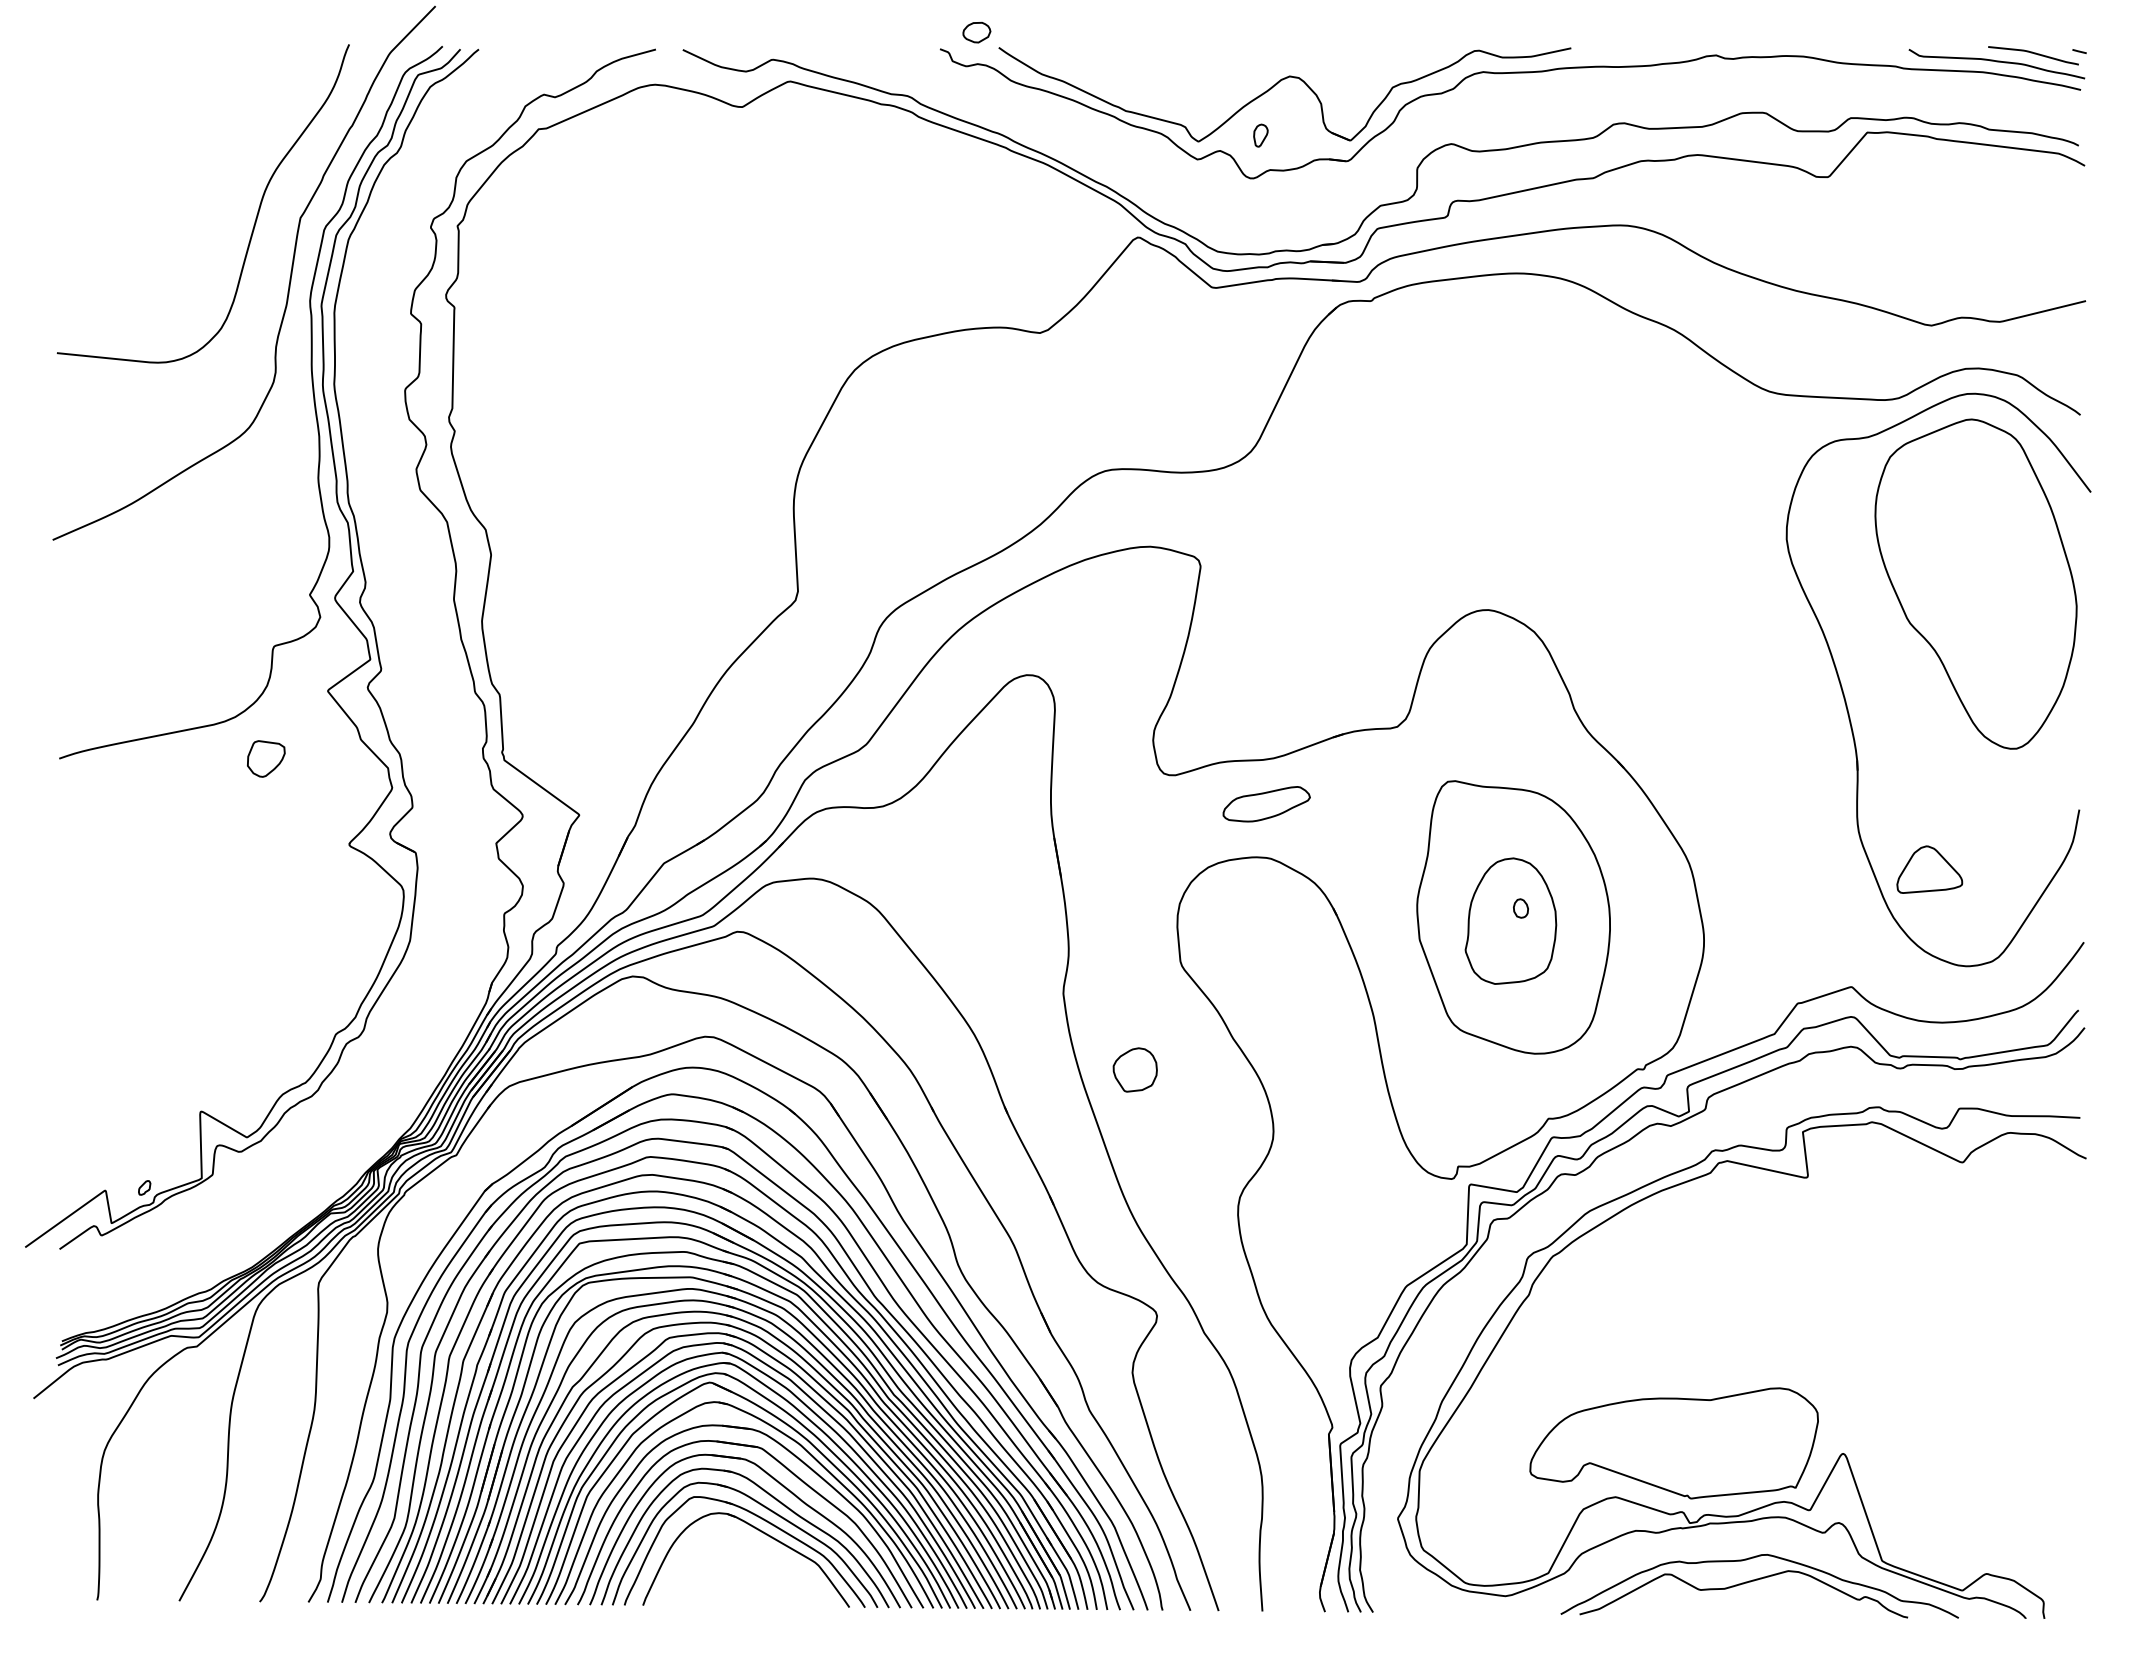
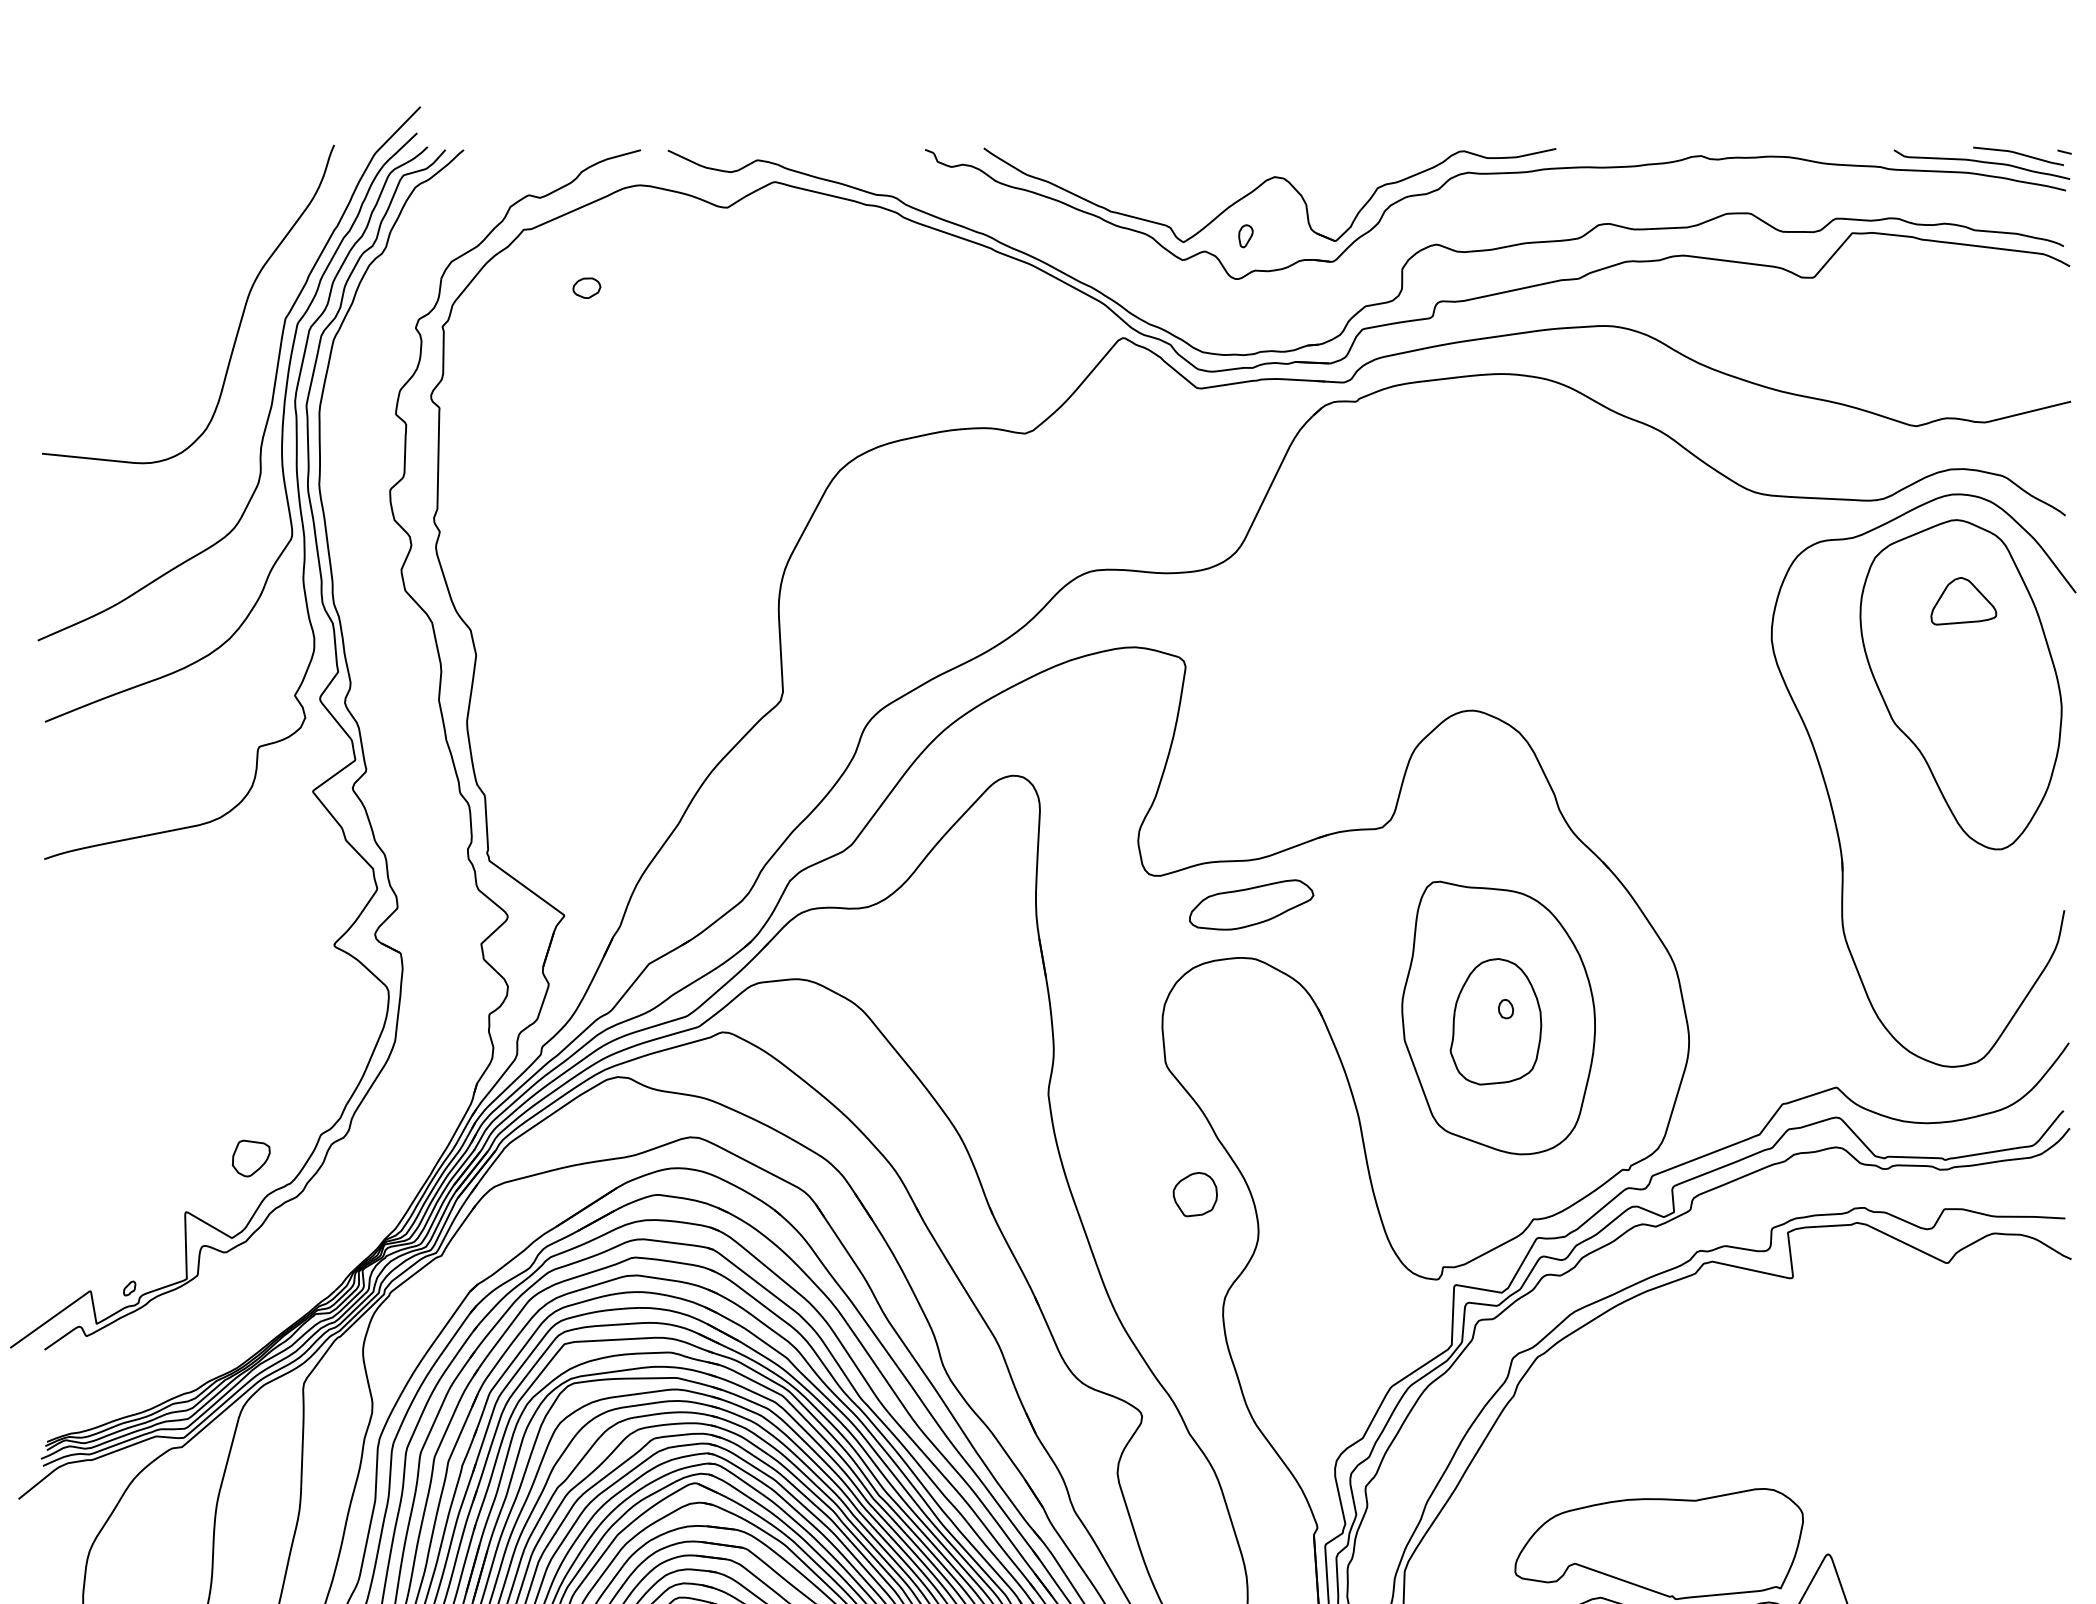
part: (976, 32) -> (586, 288), moved
curve: (296, 327) -> (281, 428), added
part: (266, 758) -> (251, 1158), moved
part: (1266, 803) -> (1251, 904), size x1.43
part: (1929, 869) -> (1963, 601), moved
part: (1134, 1069) -> (1194, 1194), moved

